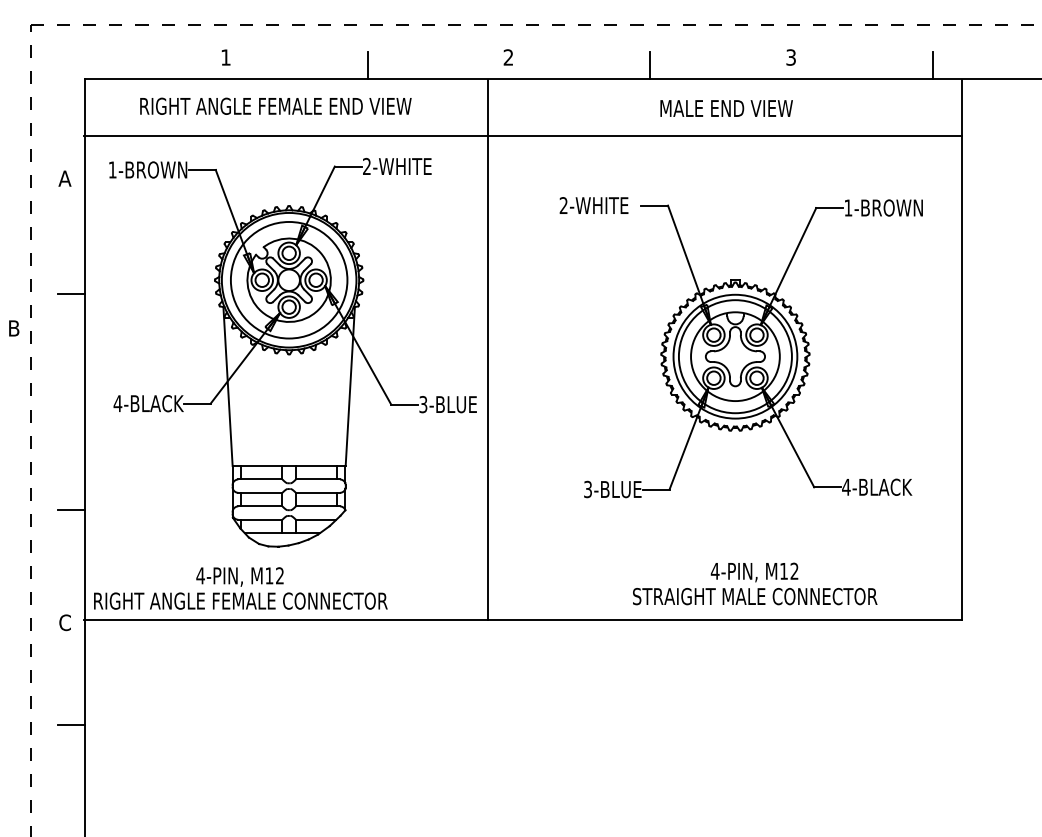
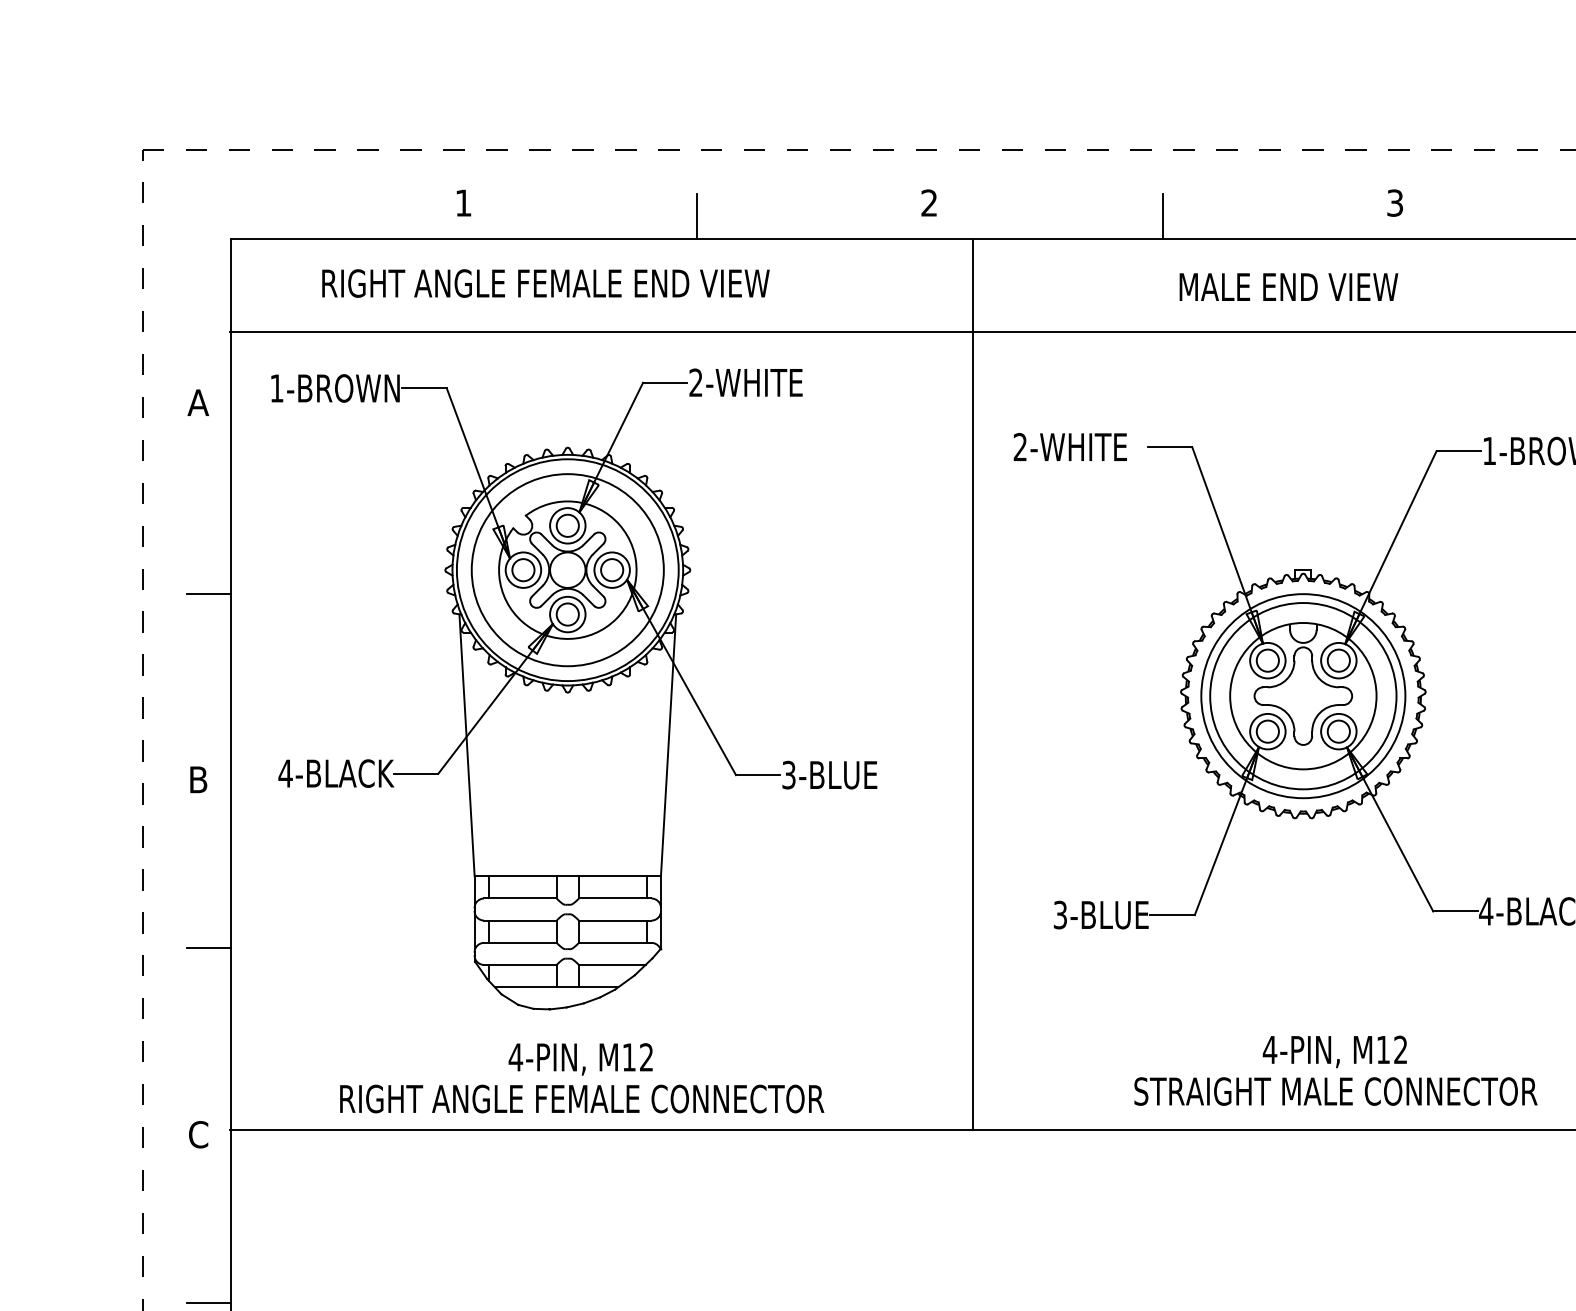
text: (14, 328) -> (199, 779), moved
line: (487, 349) -> (972, 684), moved
text: (240, 588) -> (581, 1078), moved

